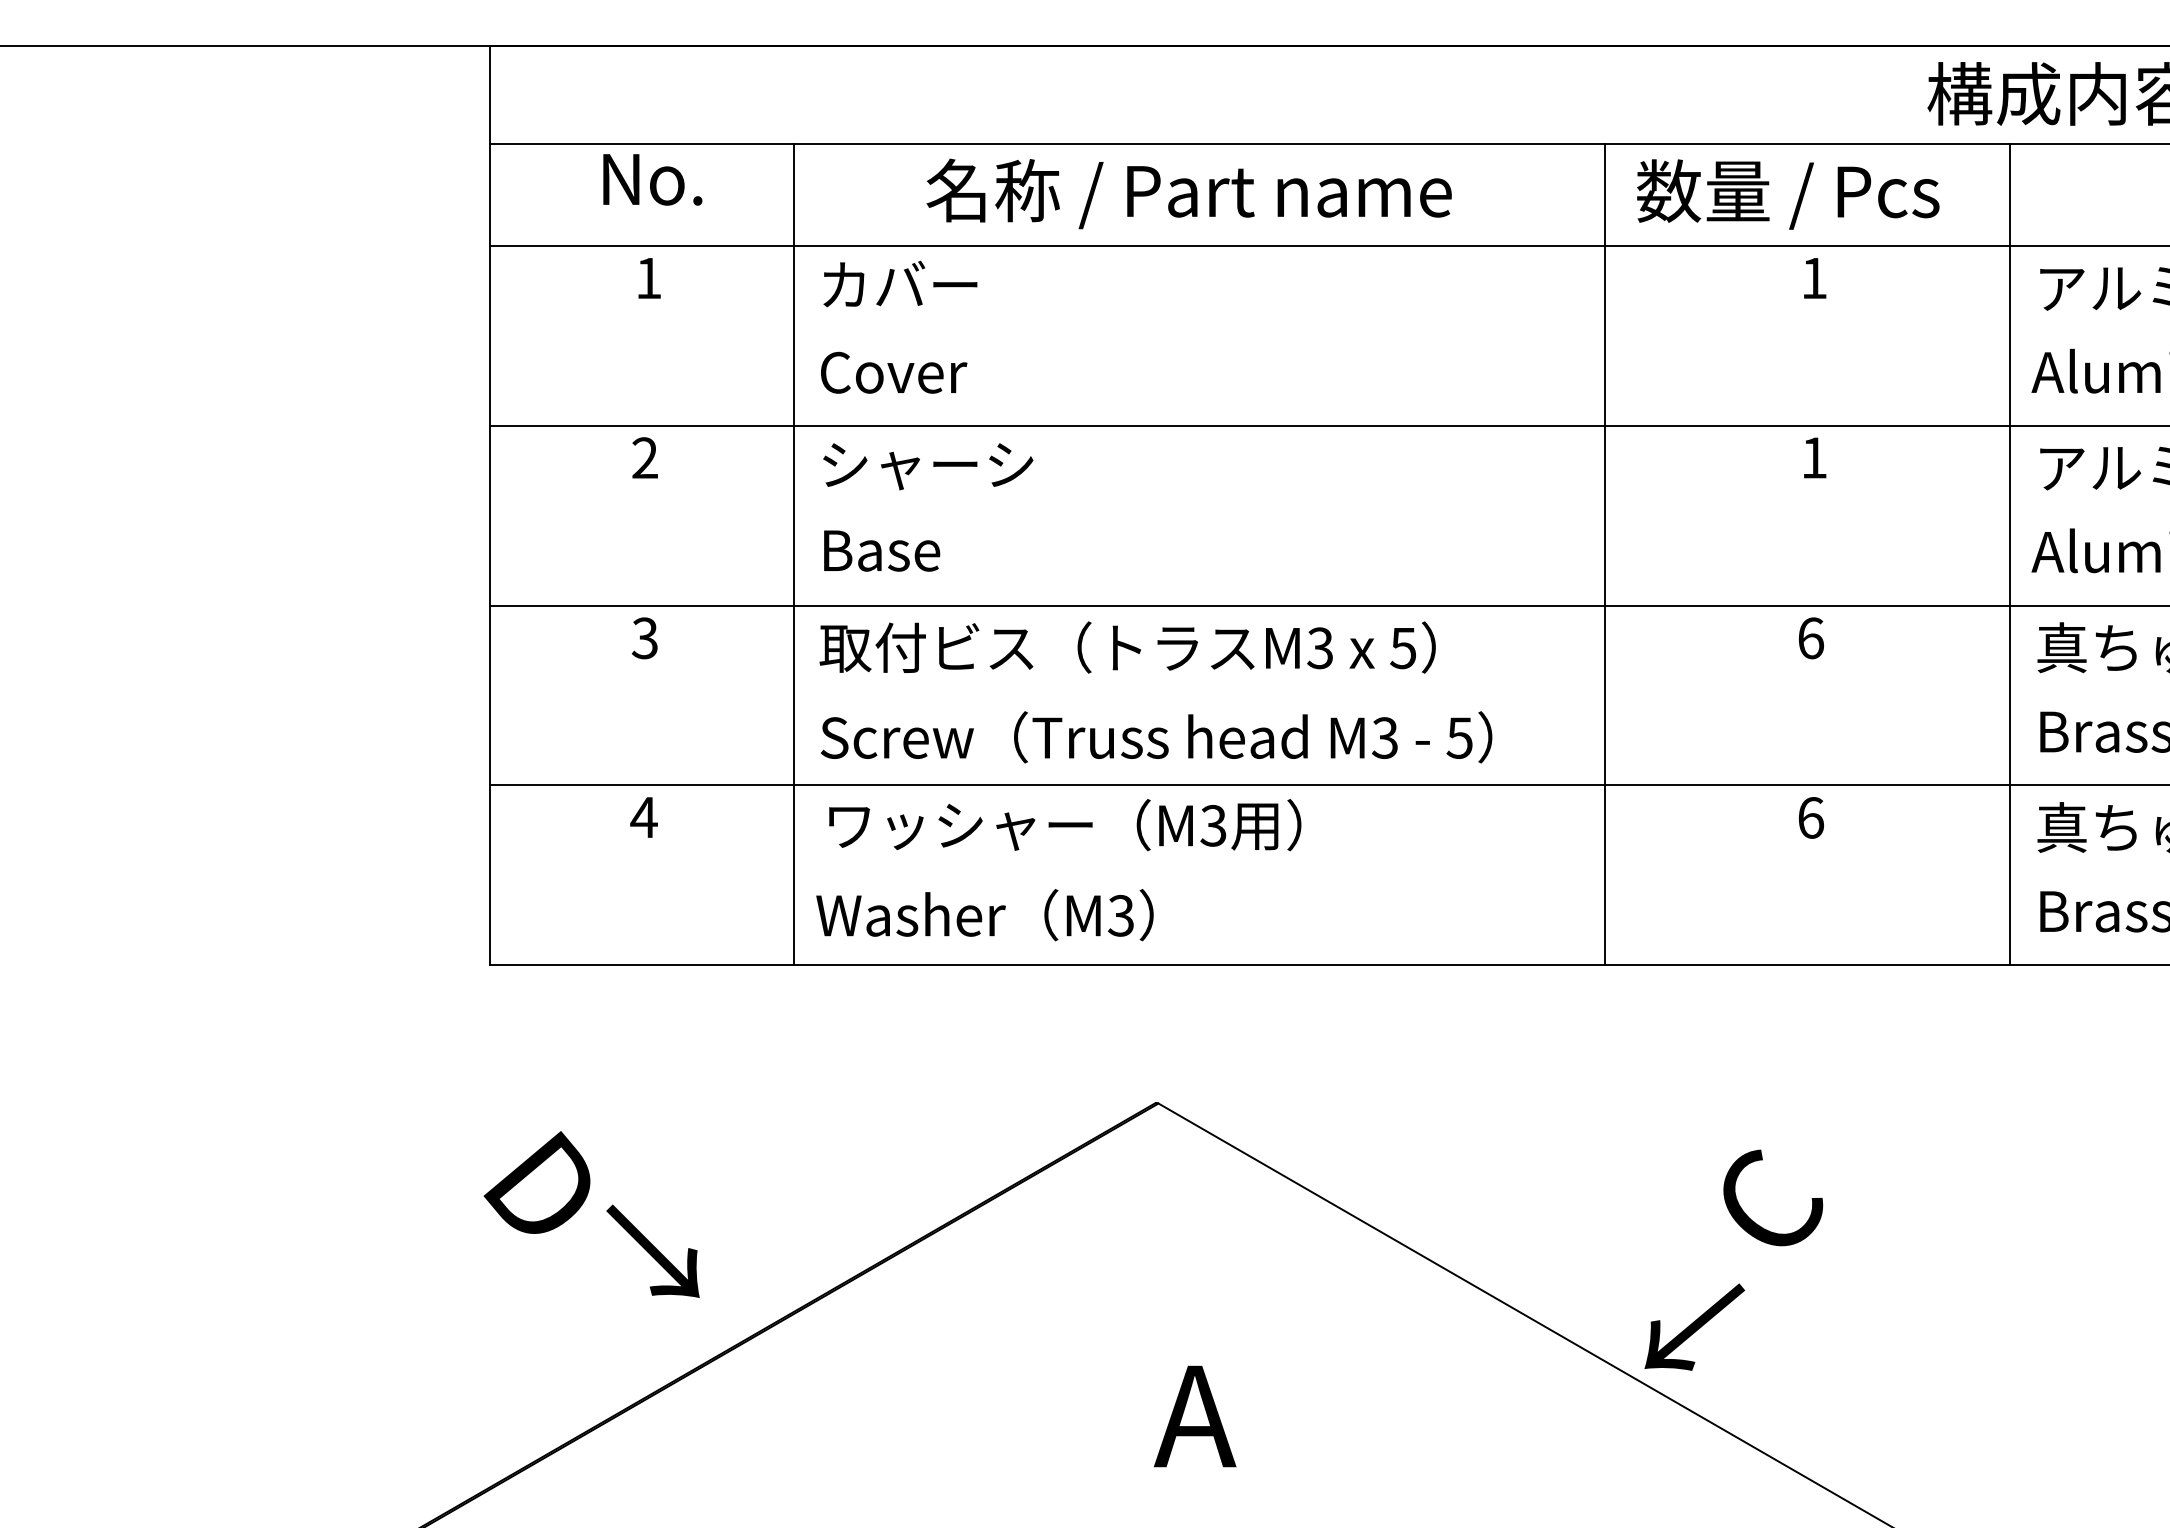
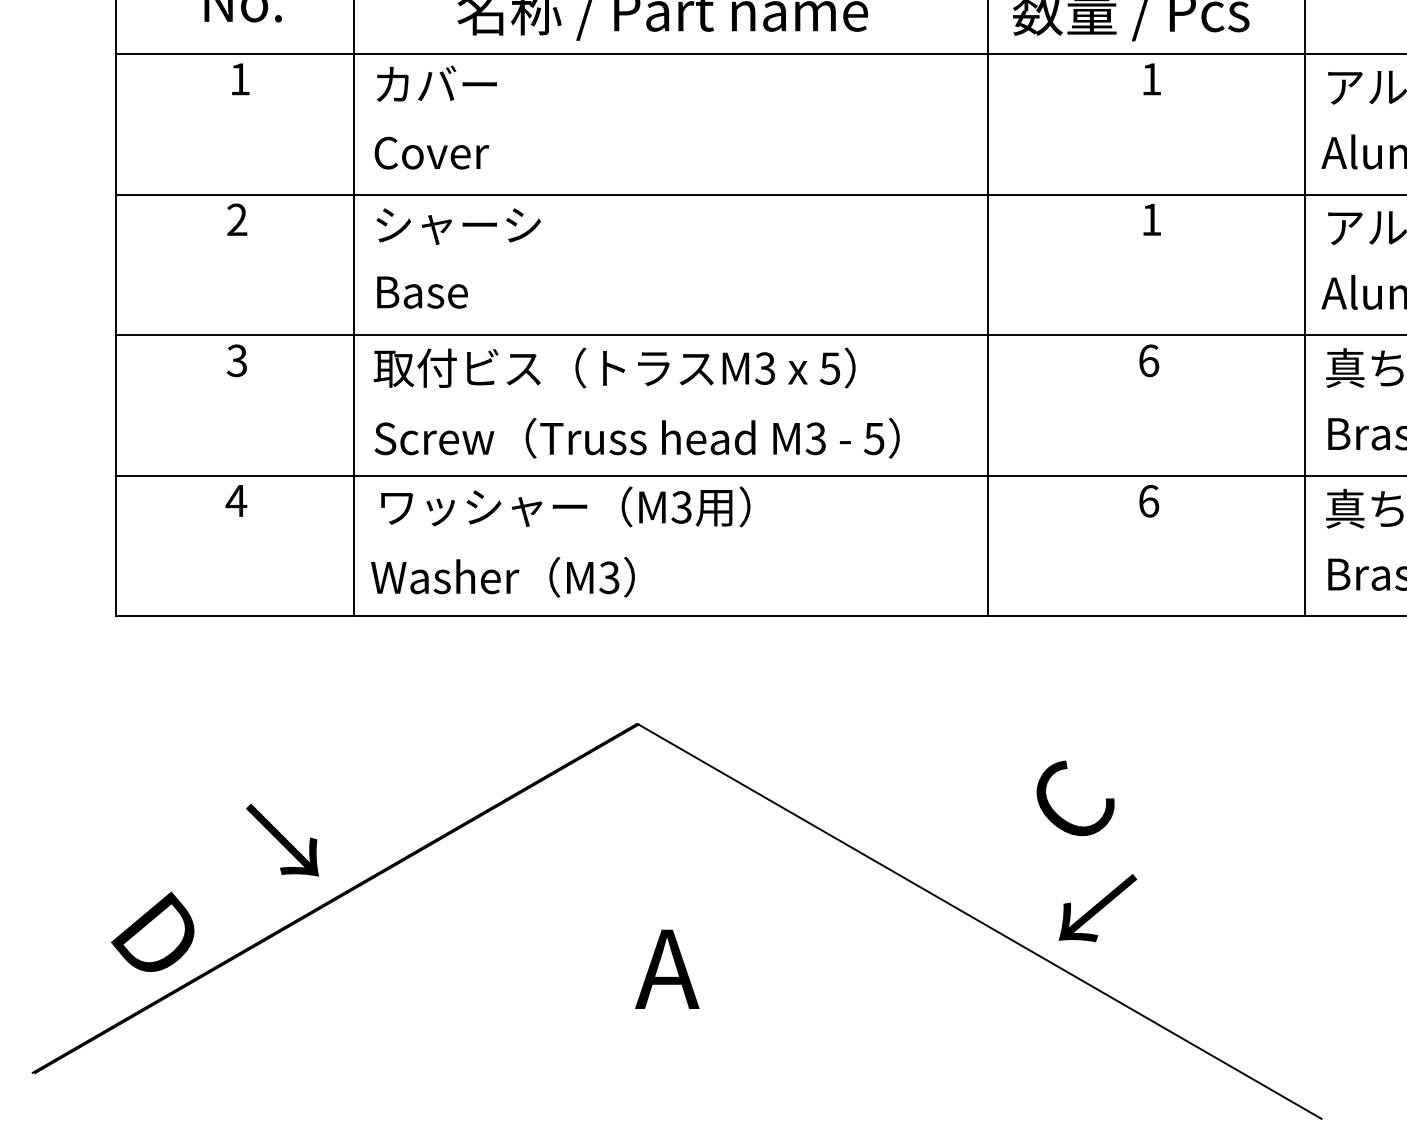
text: (536, 1182) -> (152, 931), moved
text: (1773, 1197) -> (1075, 798), moved
text: (652, 1250) -> (282, 839), moved
text: (1694, 1326) -> (1097, 907), moved

